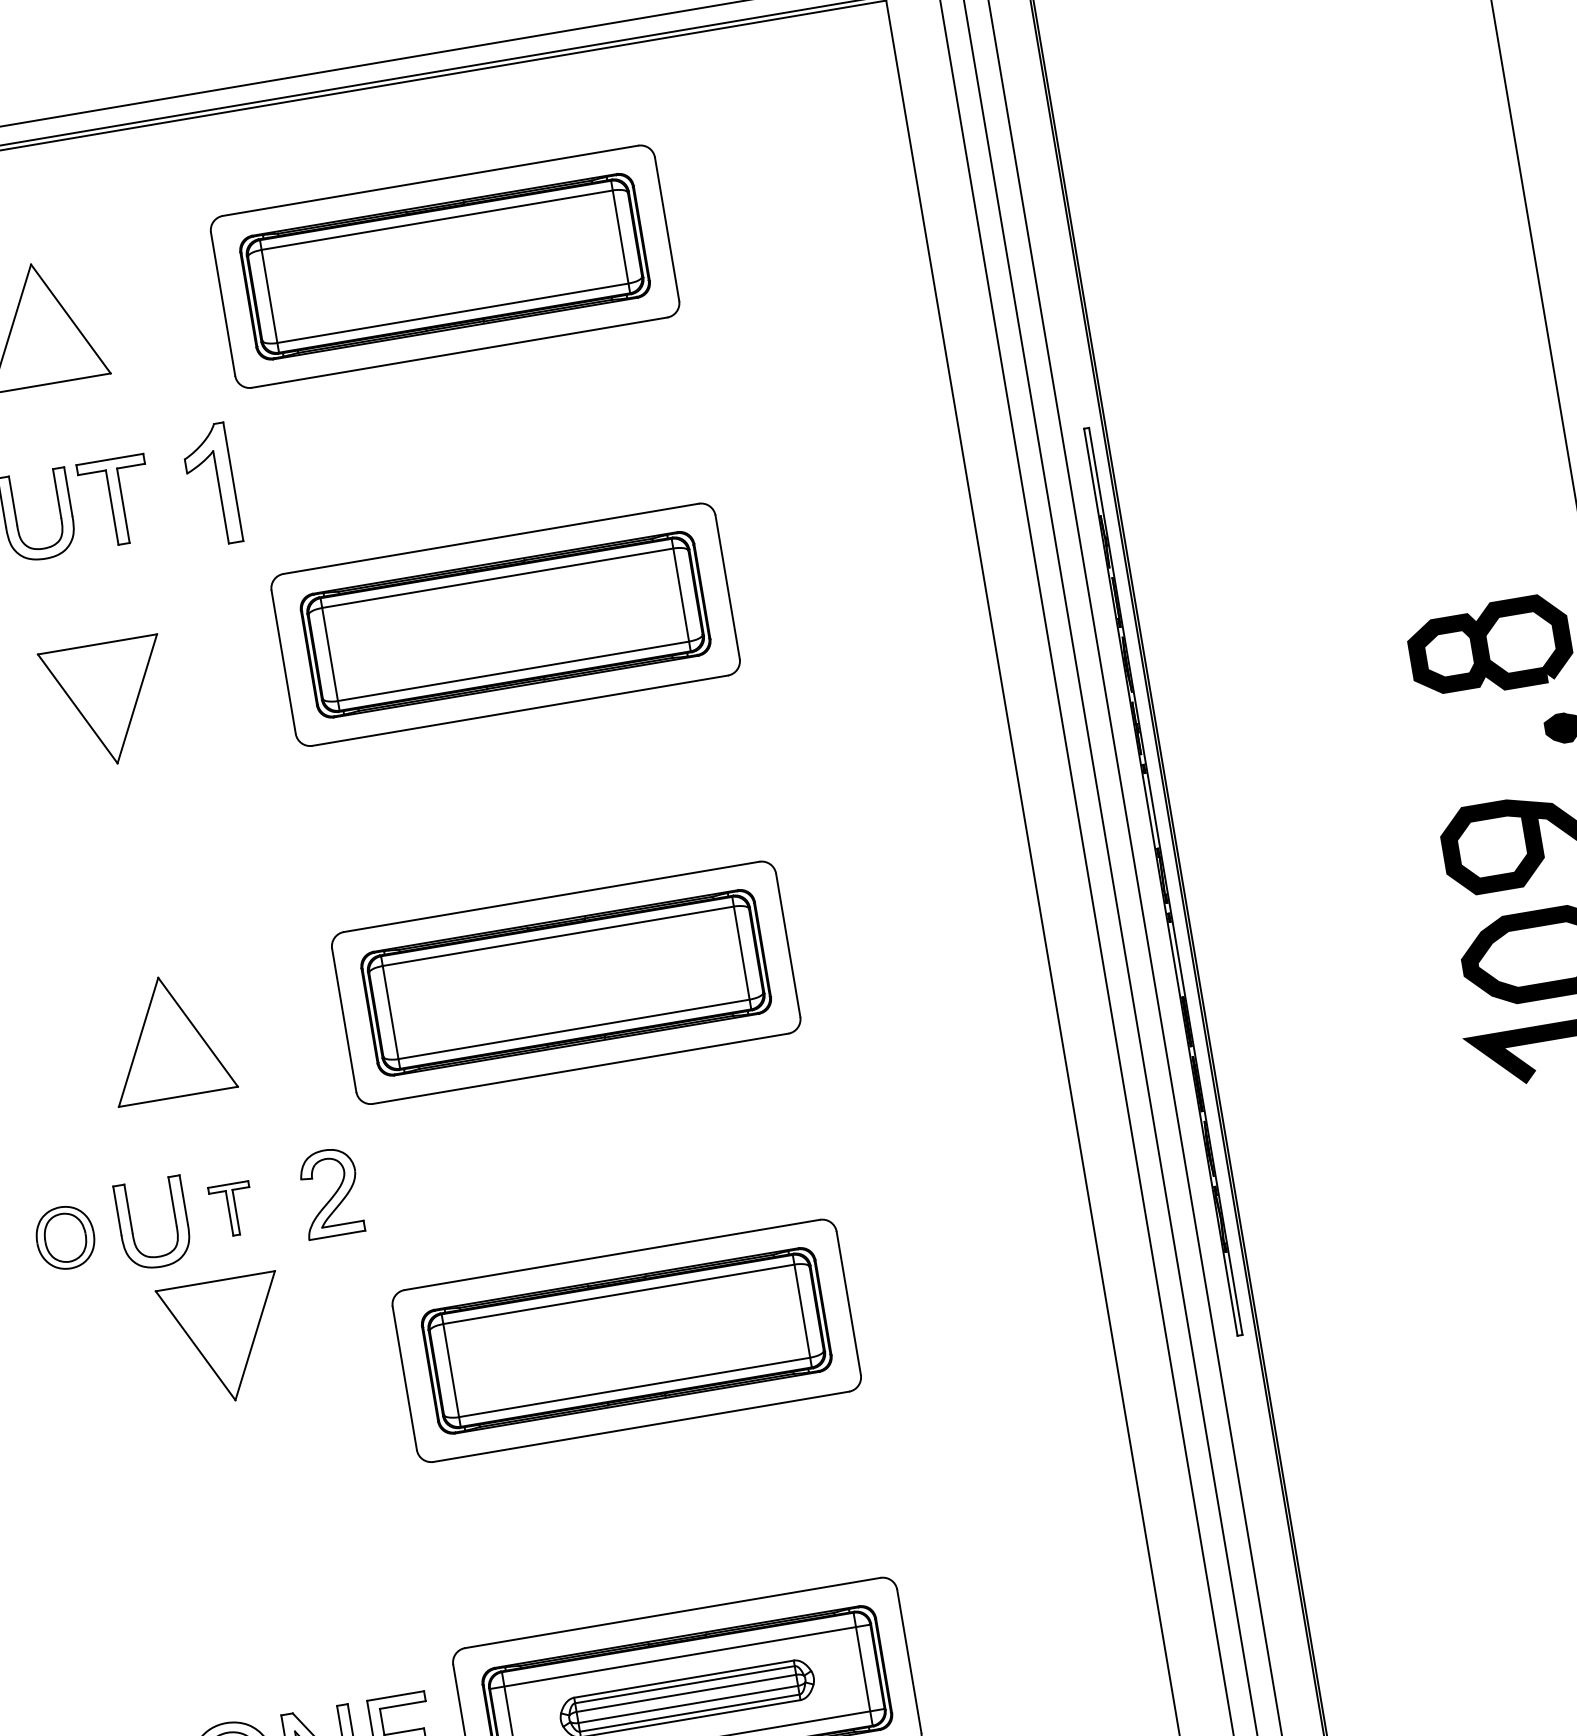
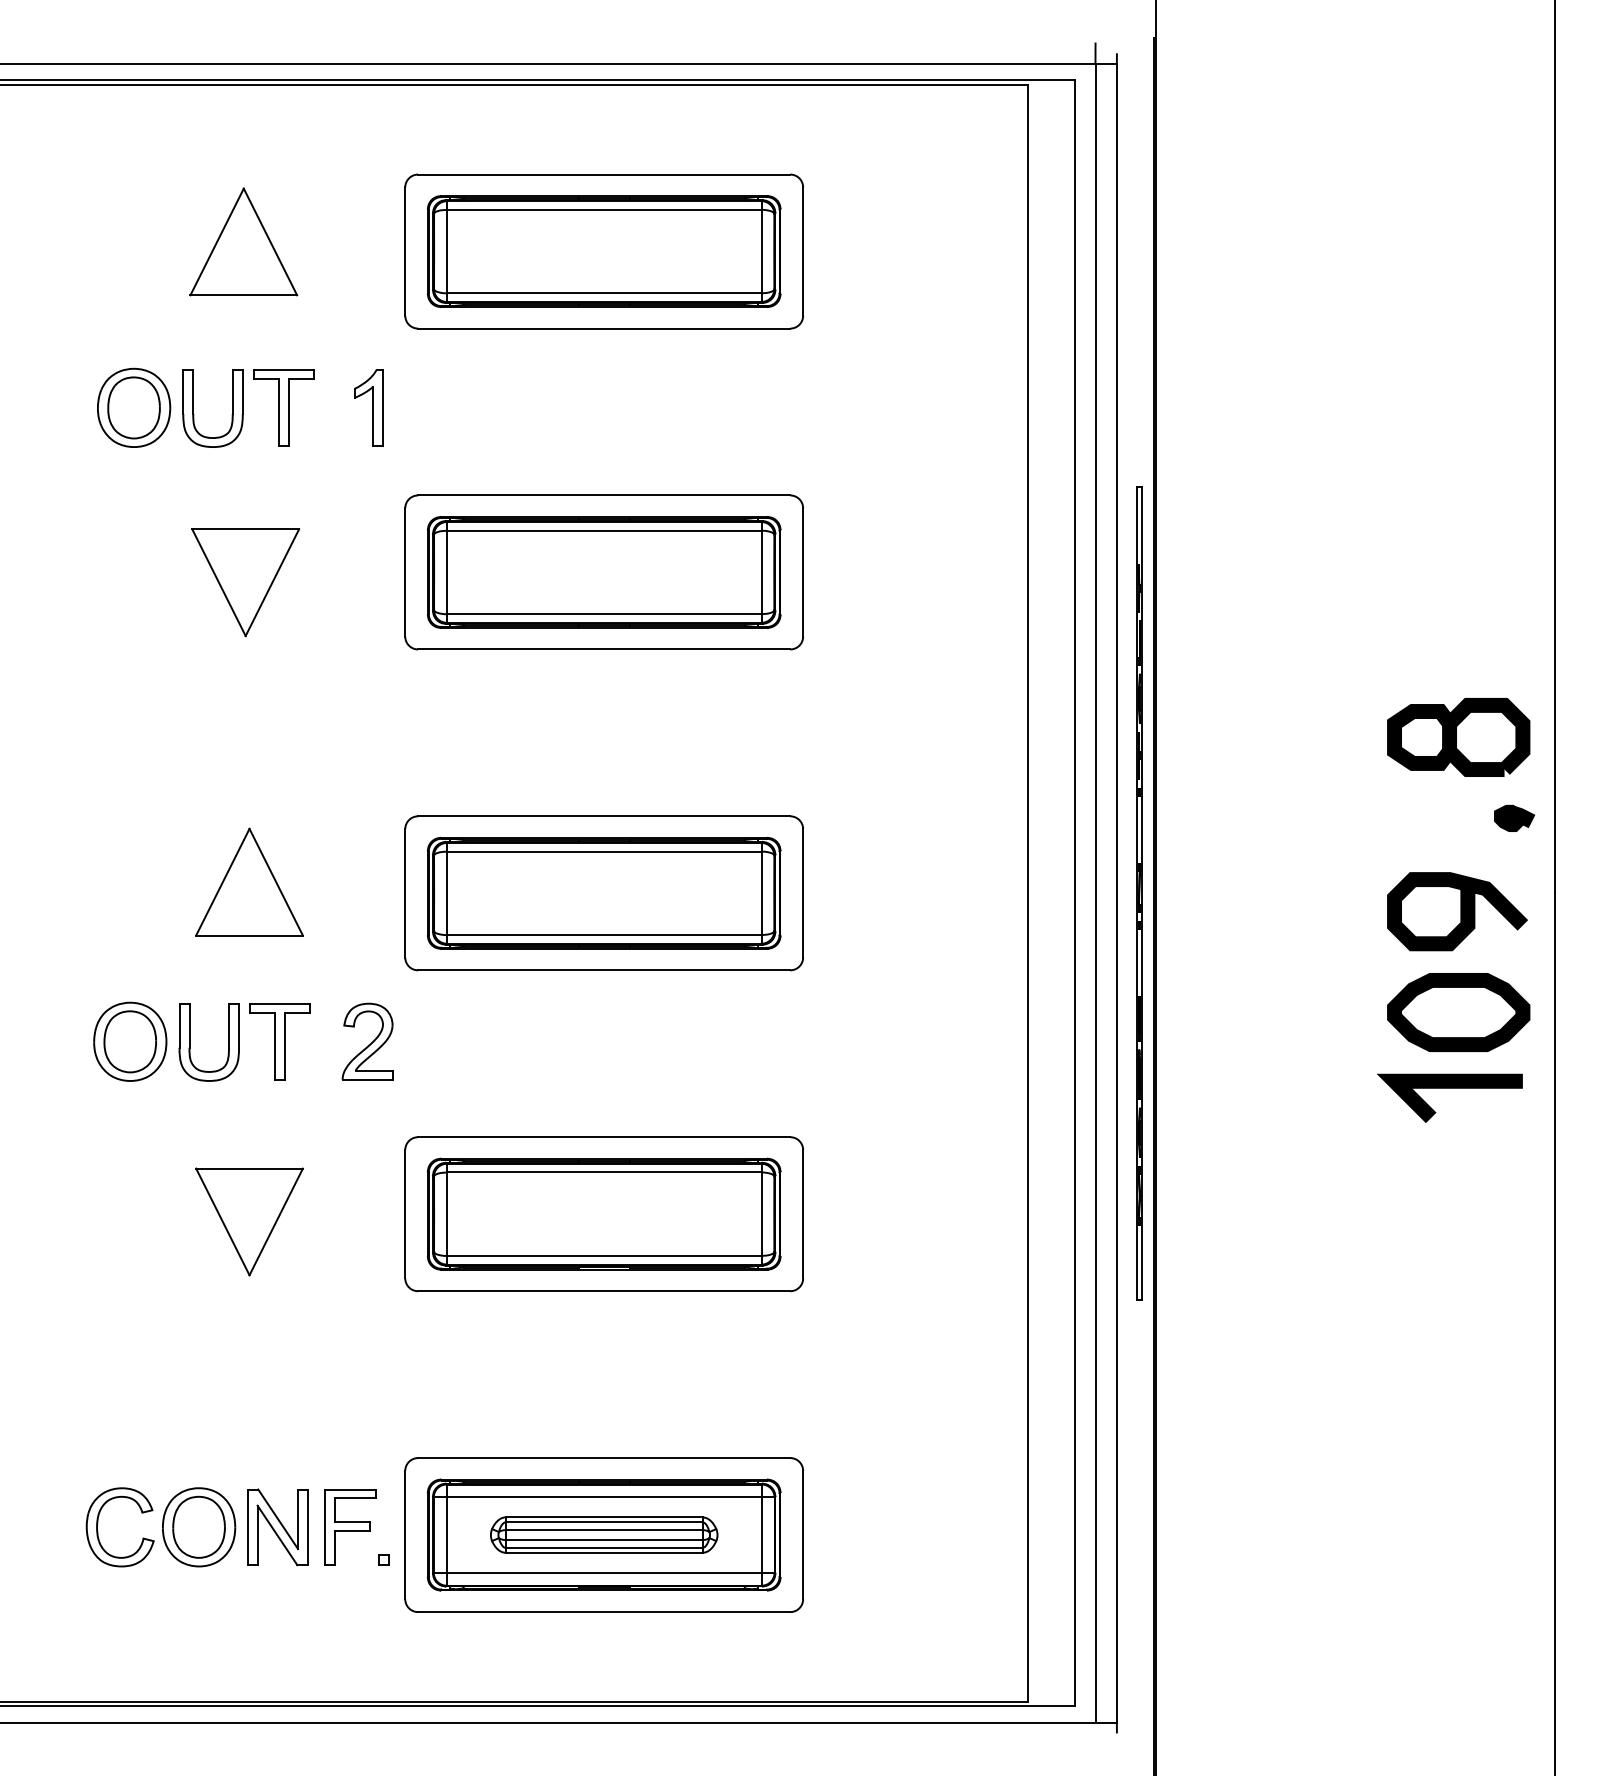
part: (211, 485) -> (368, 407), size x0.71
part: (231, 1209) -> (279, 1041), size x1.67
part: (65, 1237) -> (130, 1041), size x1.43
part: (225, 1340) -> (249, 1221), moved

